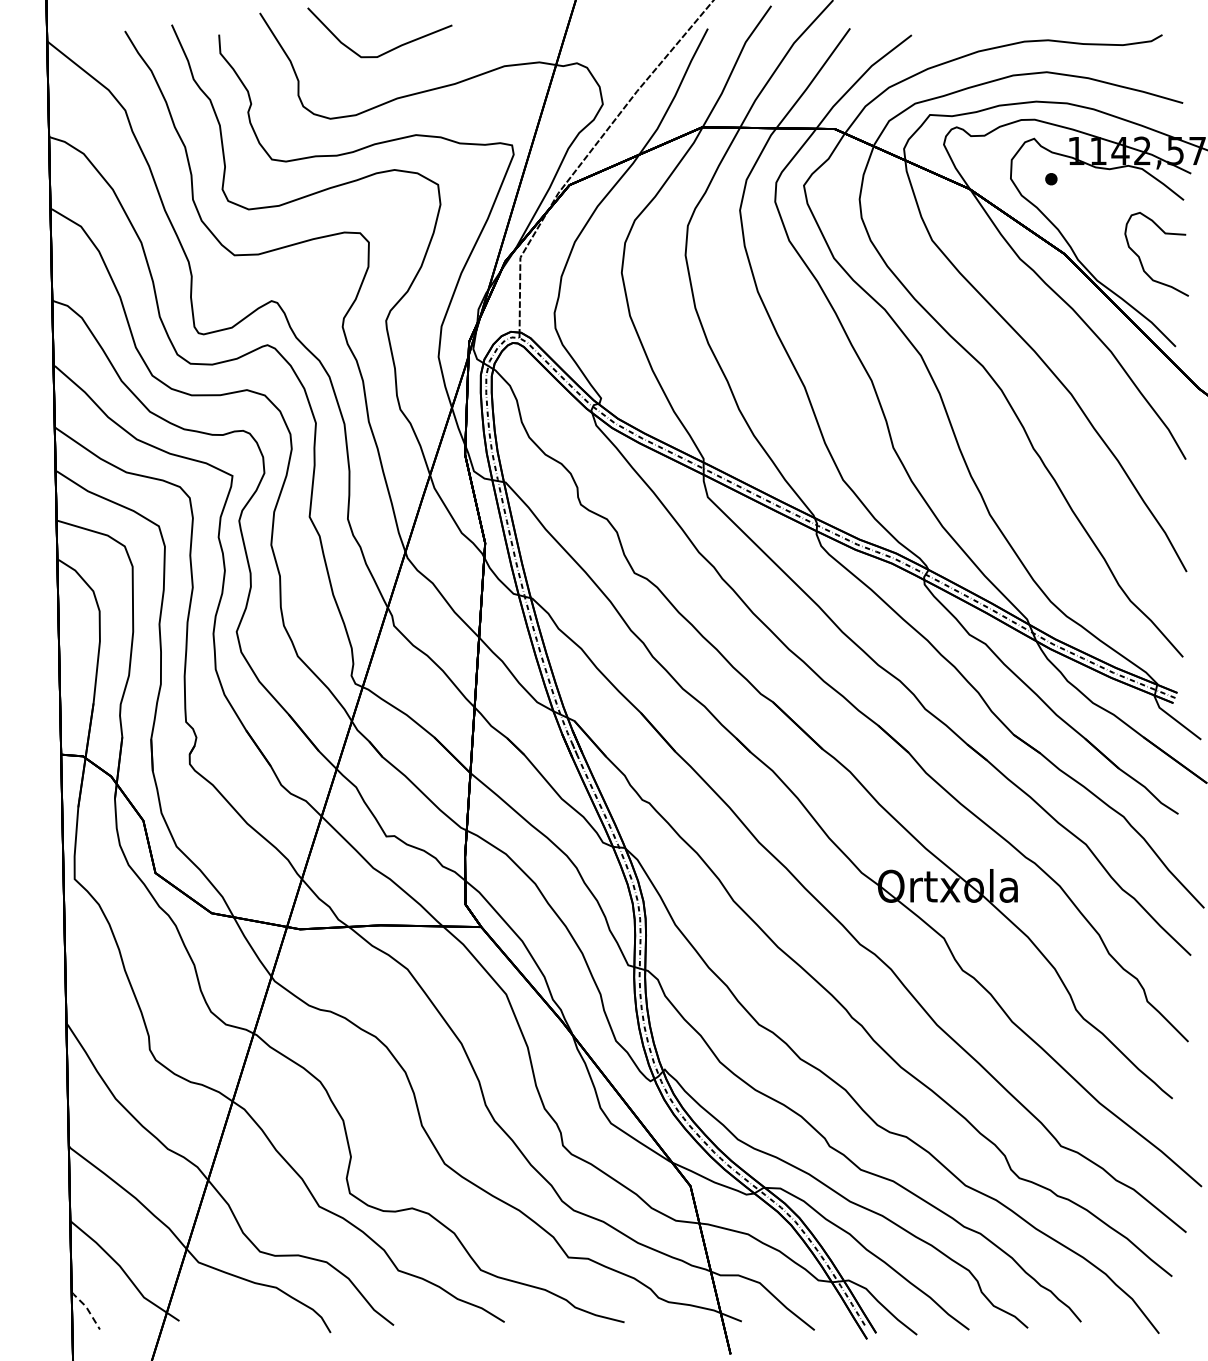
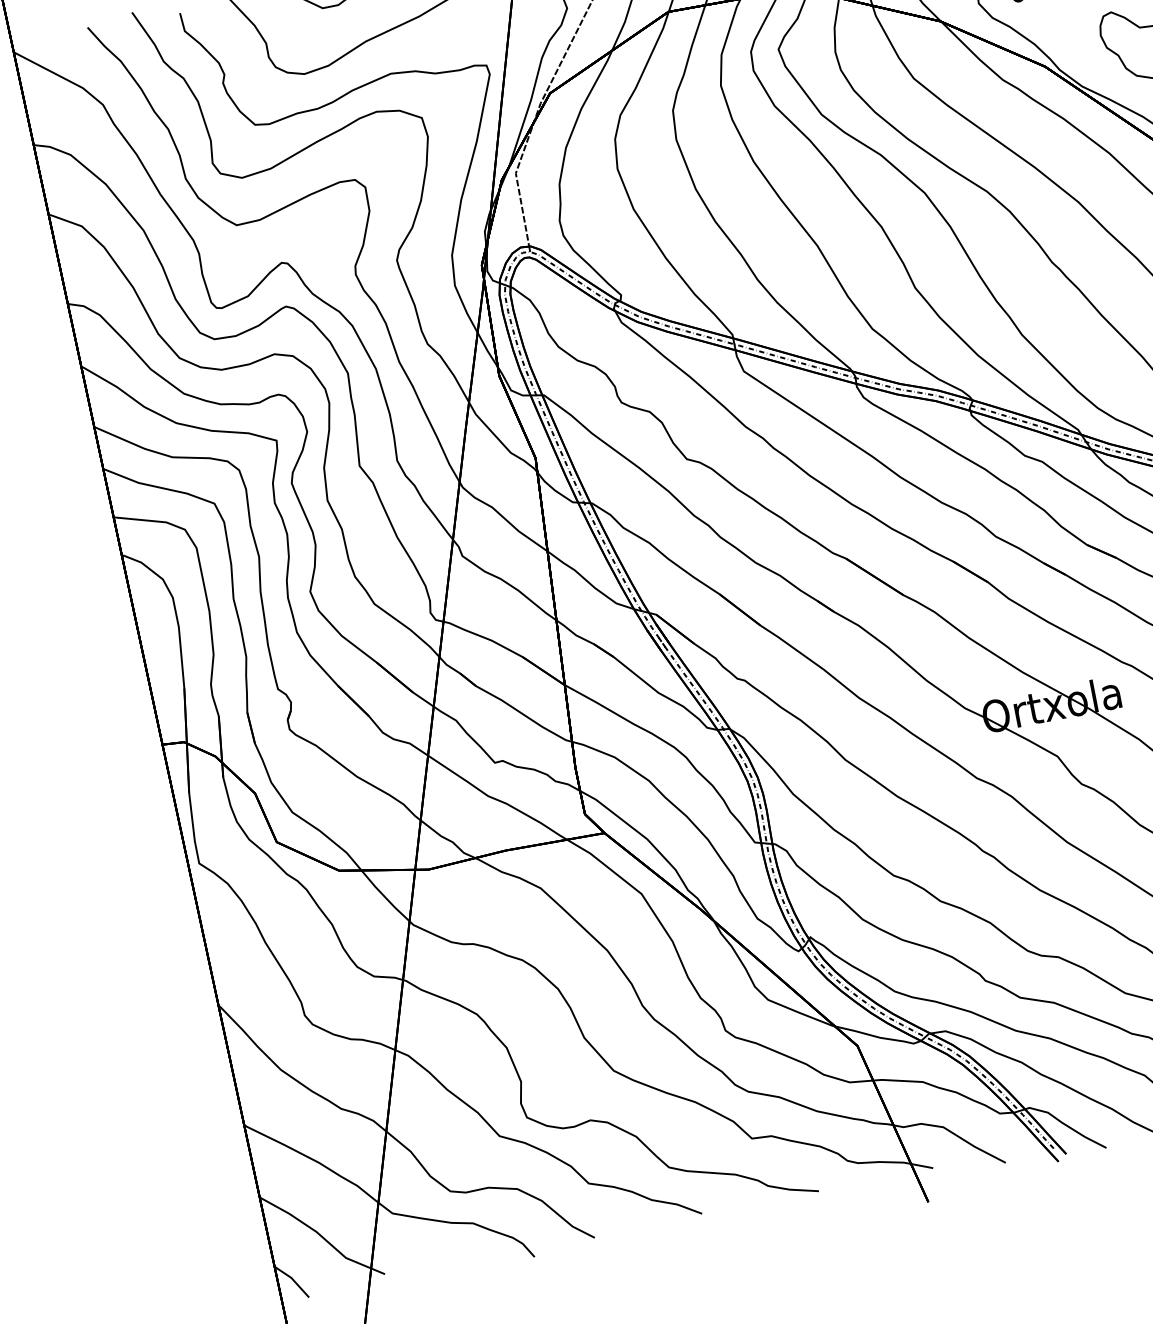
line: (87, 1308) -> (293, 1279), dashed -> solid

